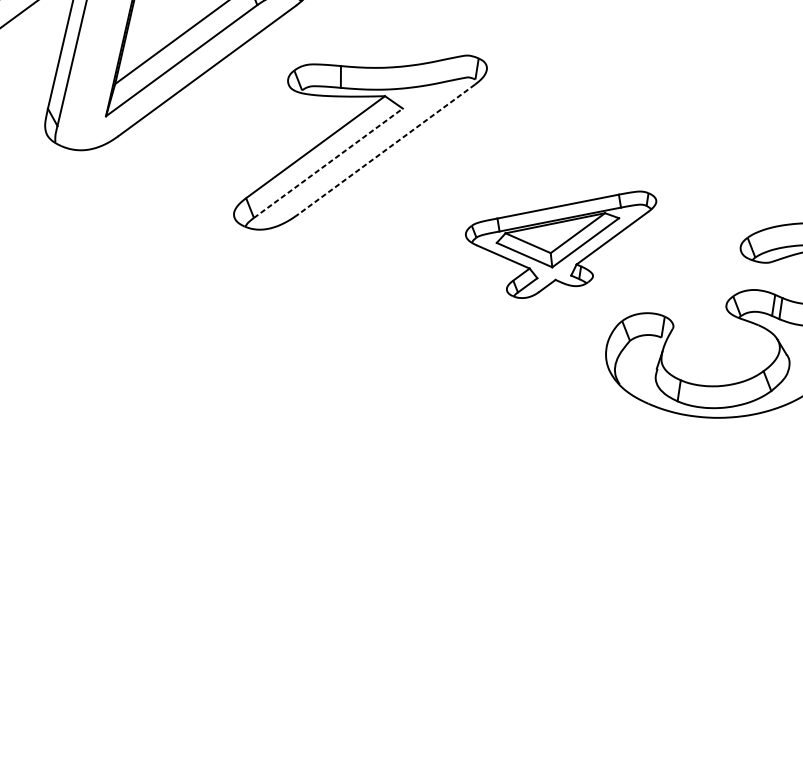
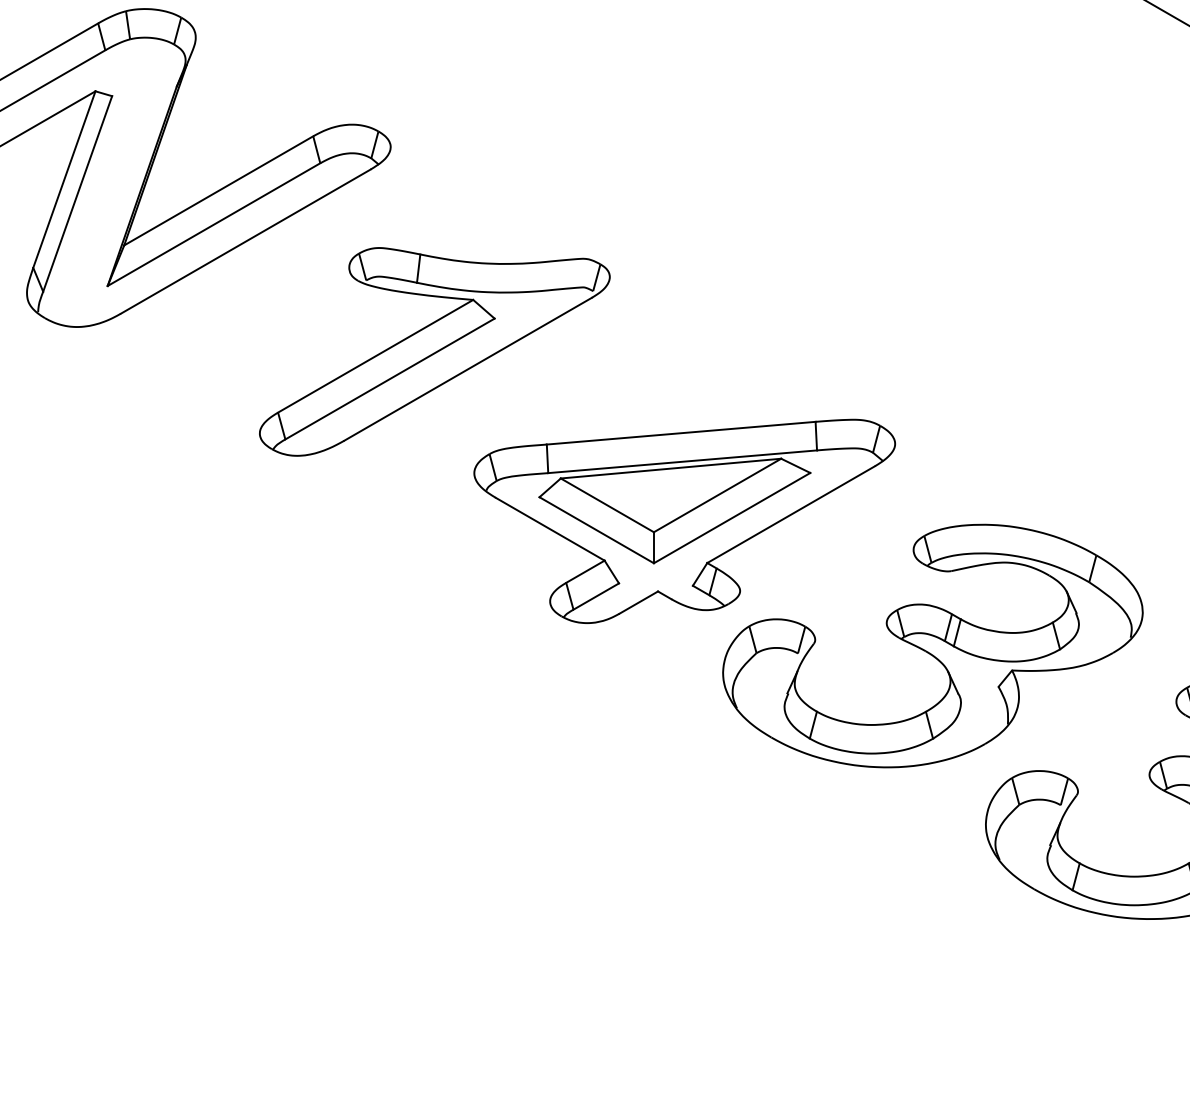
line: (387, 149) -> (468, 369), dashed -> solid
line: (328, 163) -> (390, 379), dashed -> solid
part: (564, 246) -> (684, 520), size x1.67

